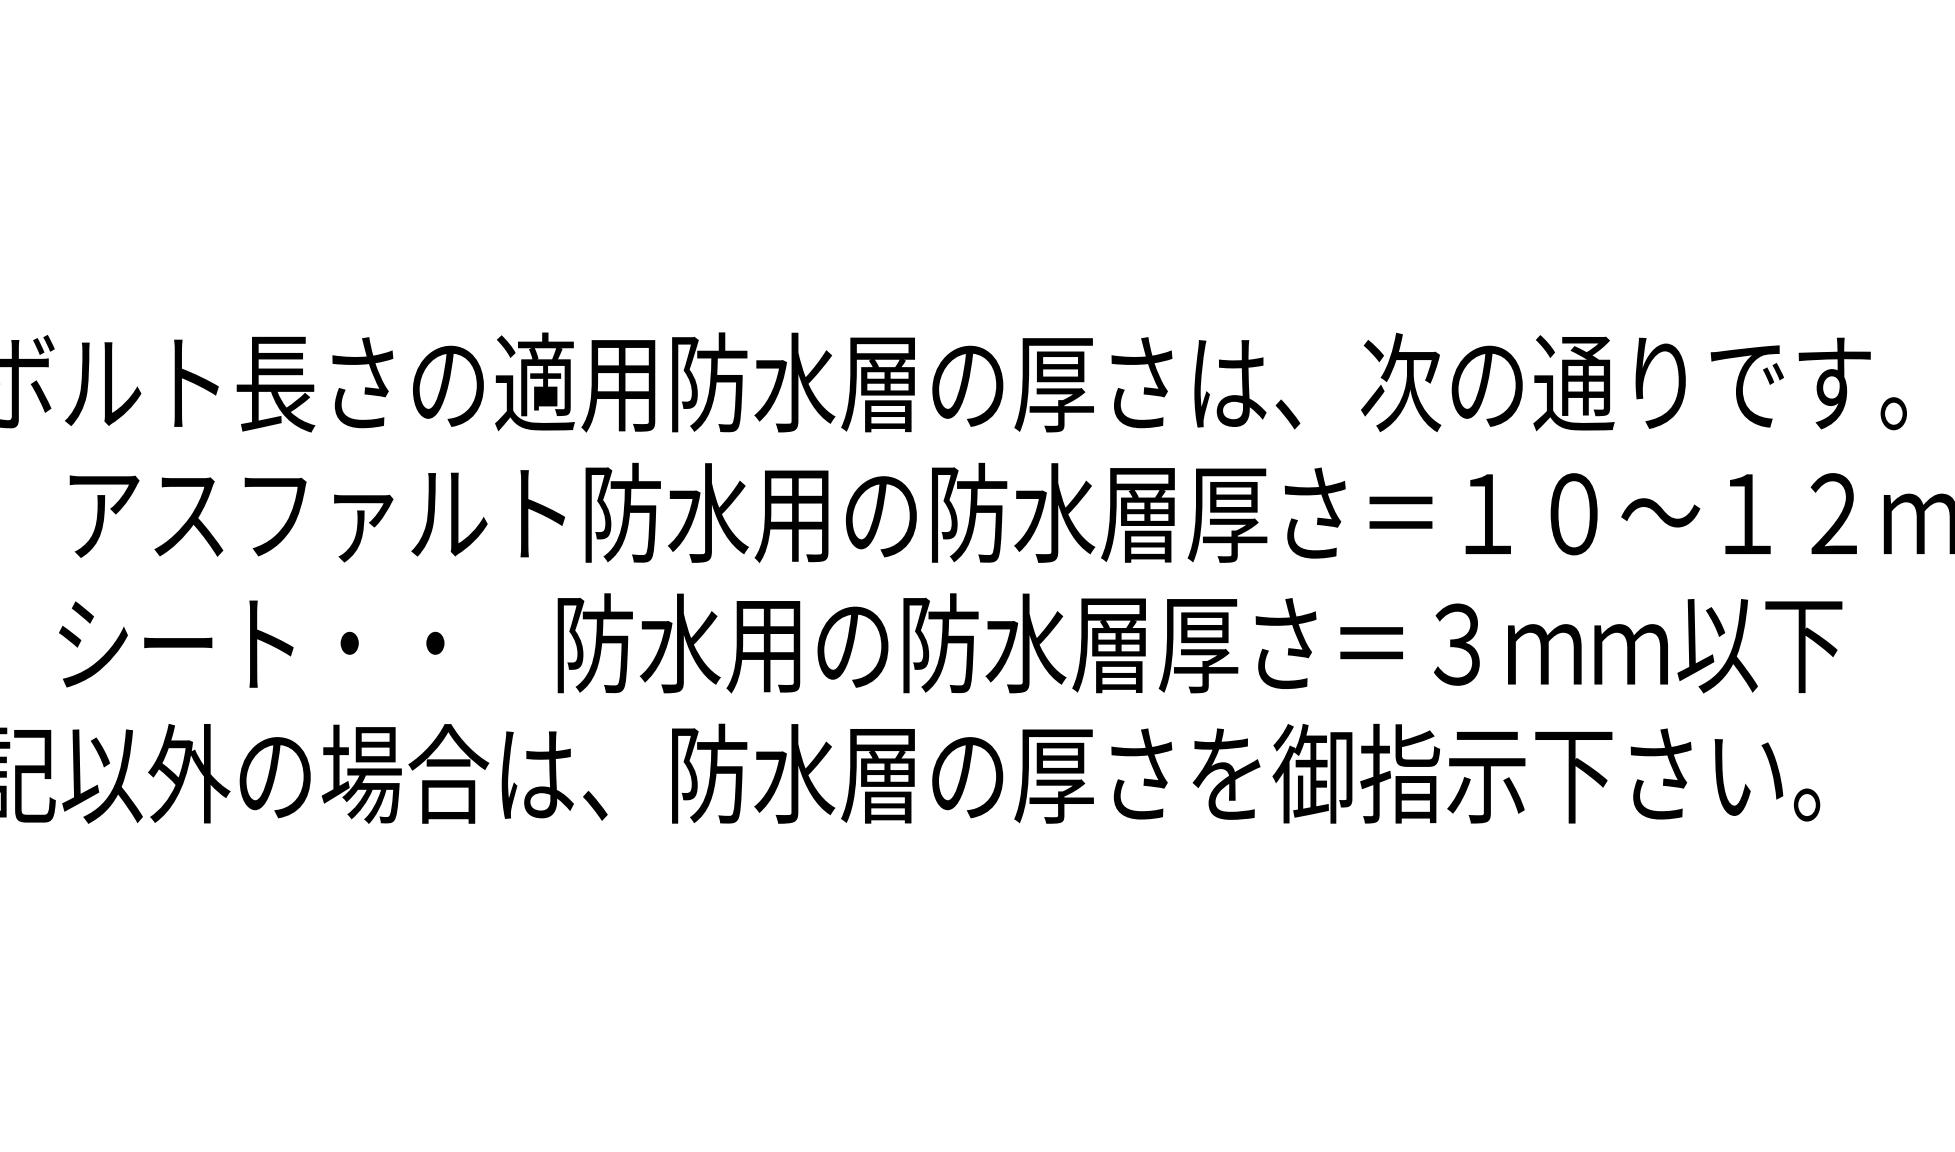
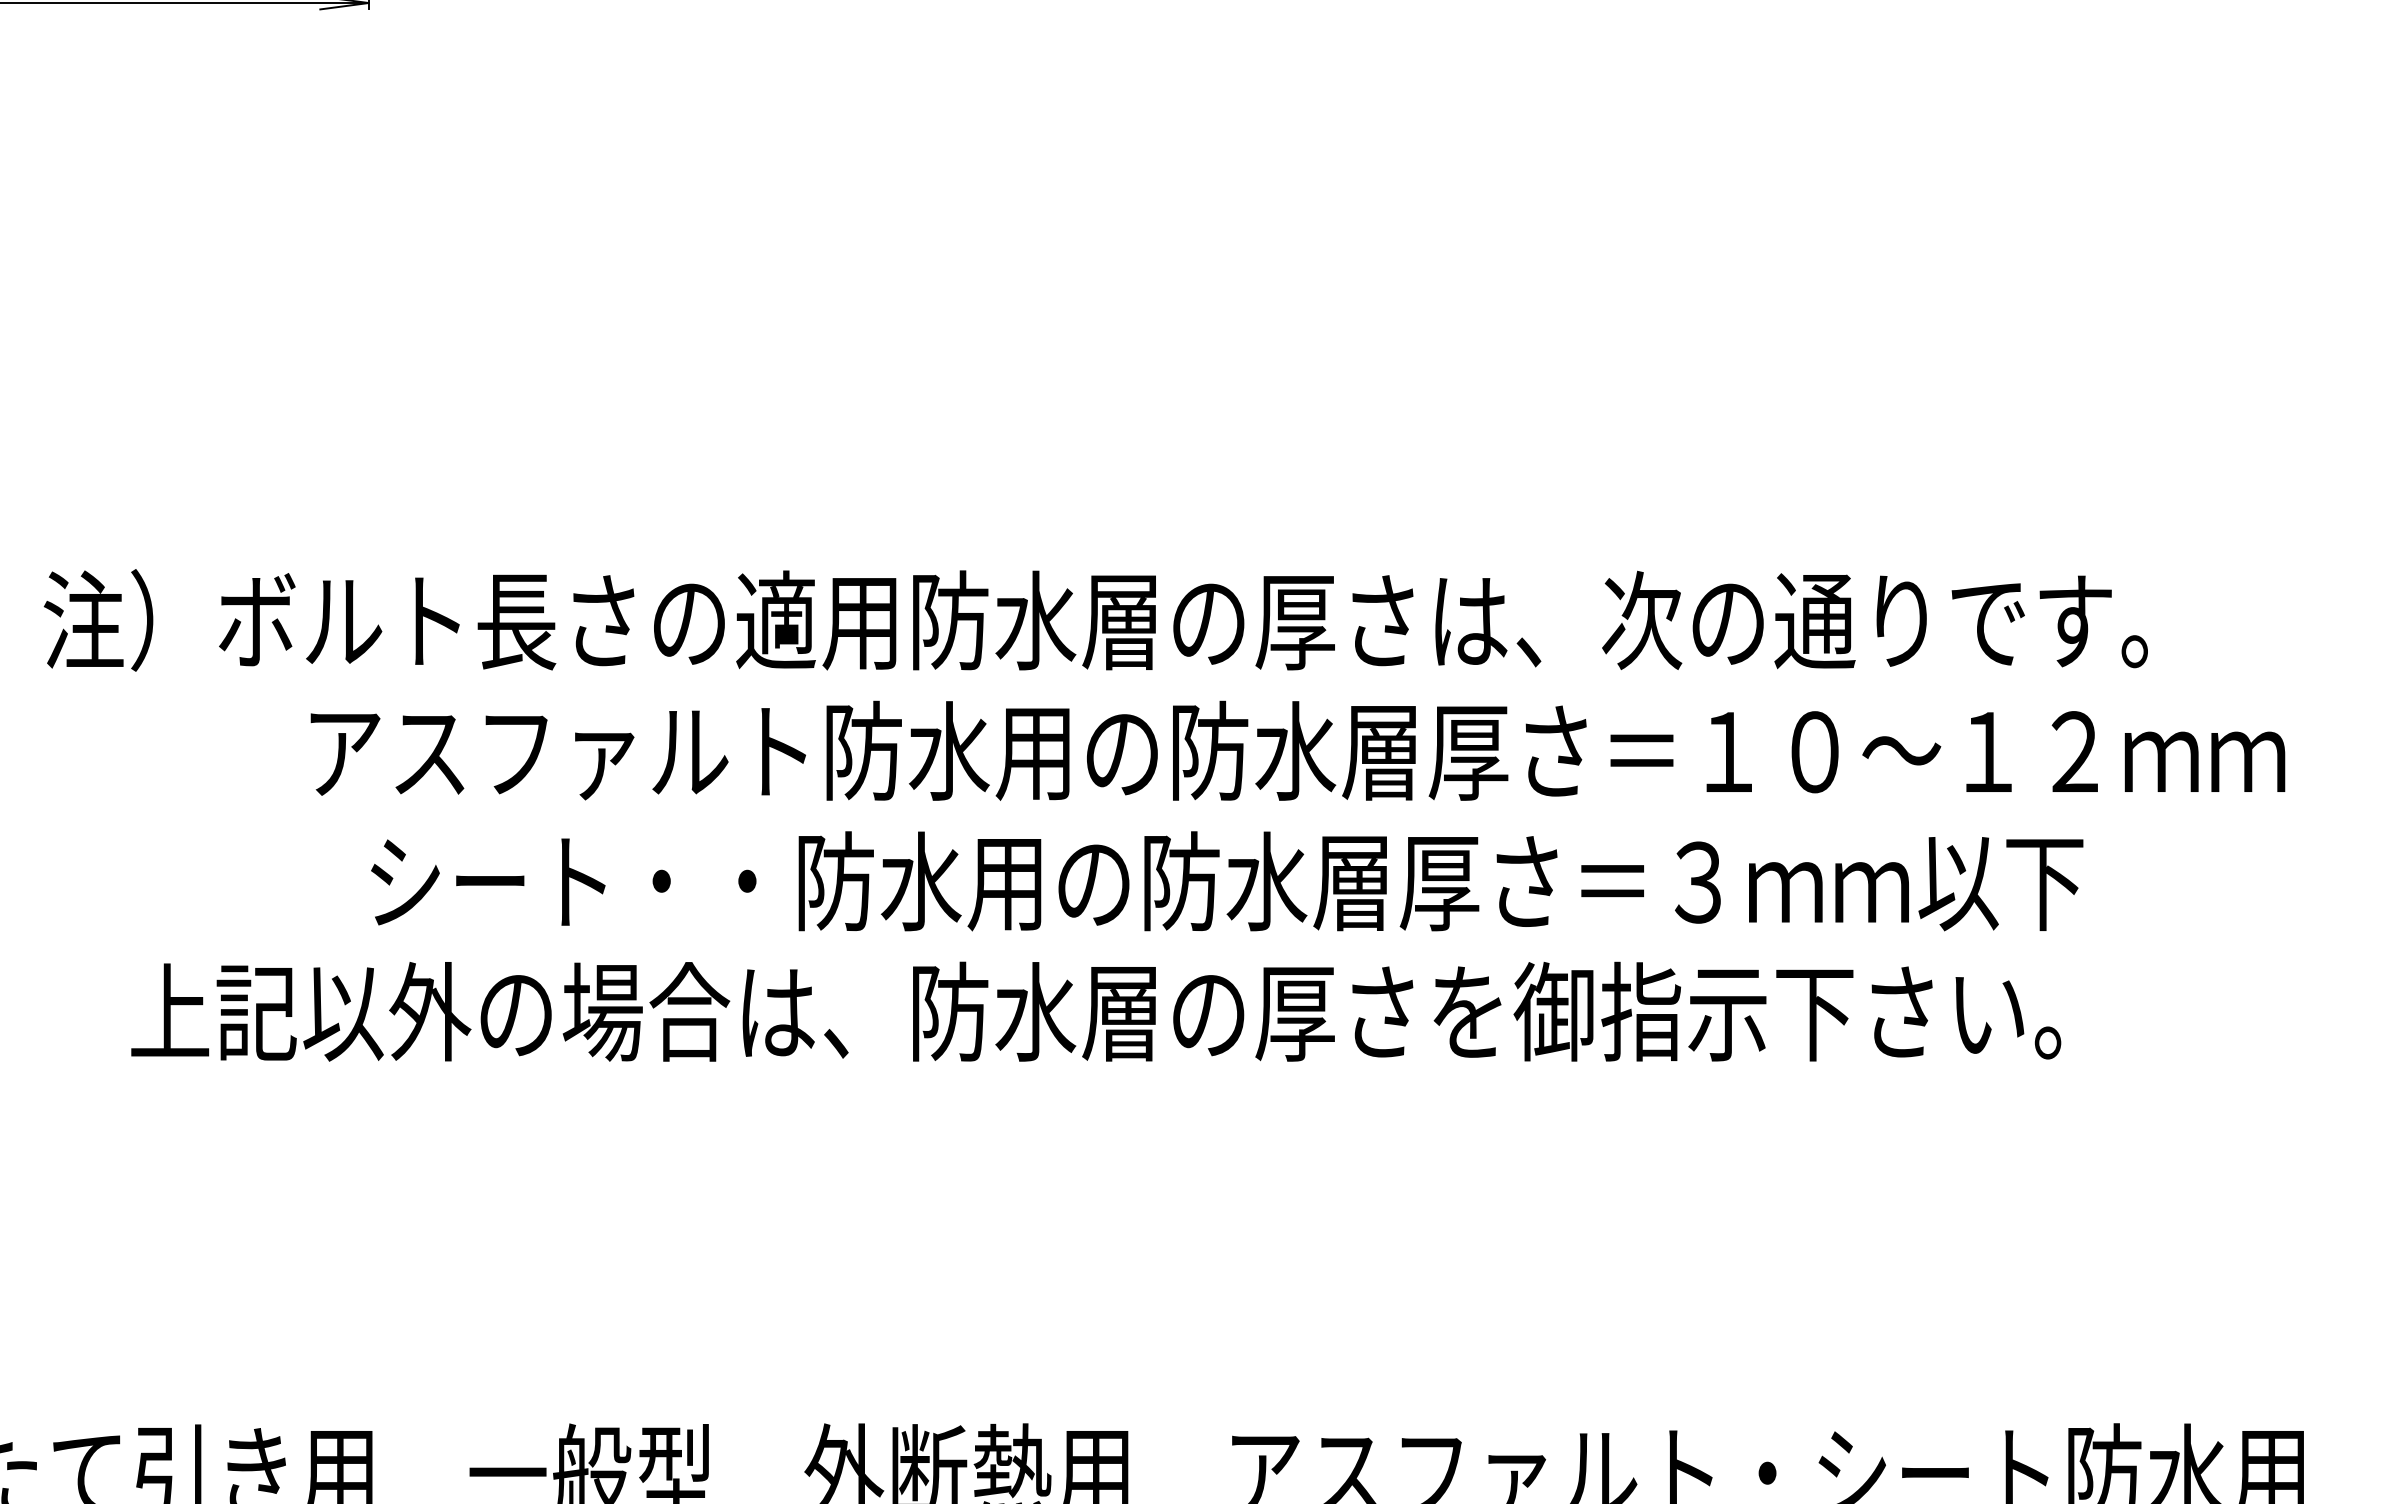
text: (251, 643) -> (563, 881), moved

